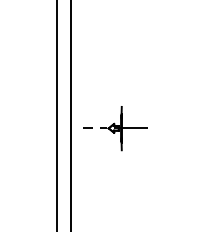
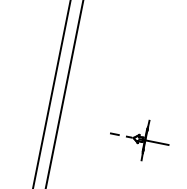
part: (115, 128) -> (139, 139), moved

